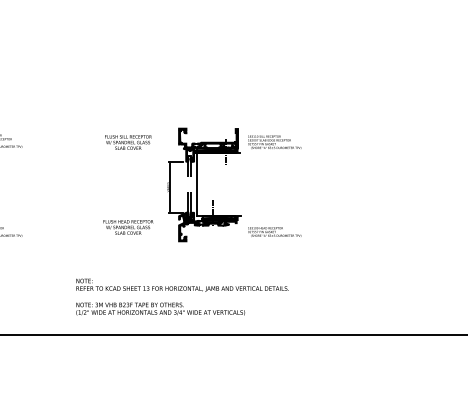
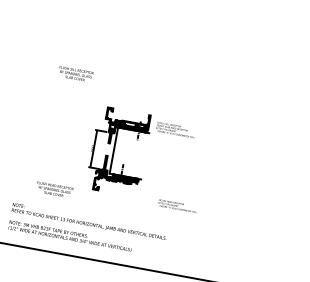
text: (128, 142) -> (76, 74), moved
text: (128, 227) -> (54, 190), moved
text: (274, 231) -> (177, 205), moved

